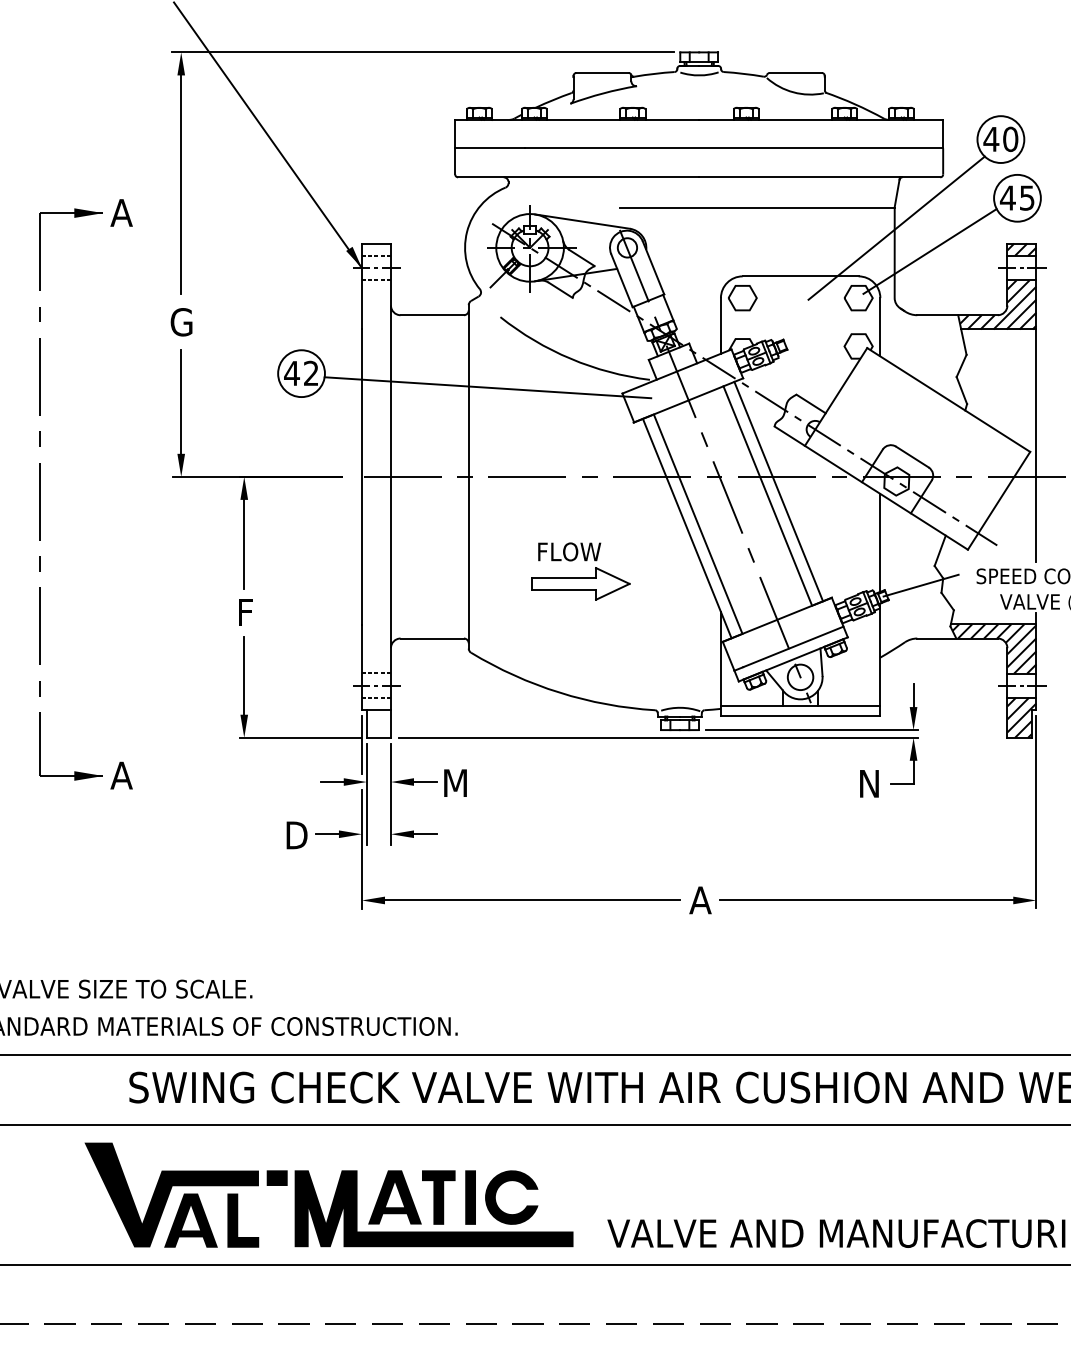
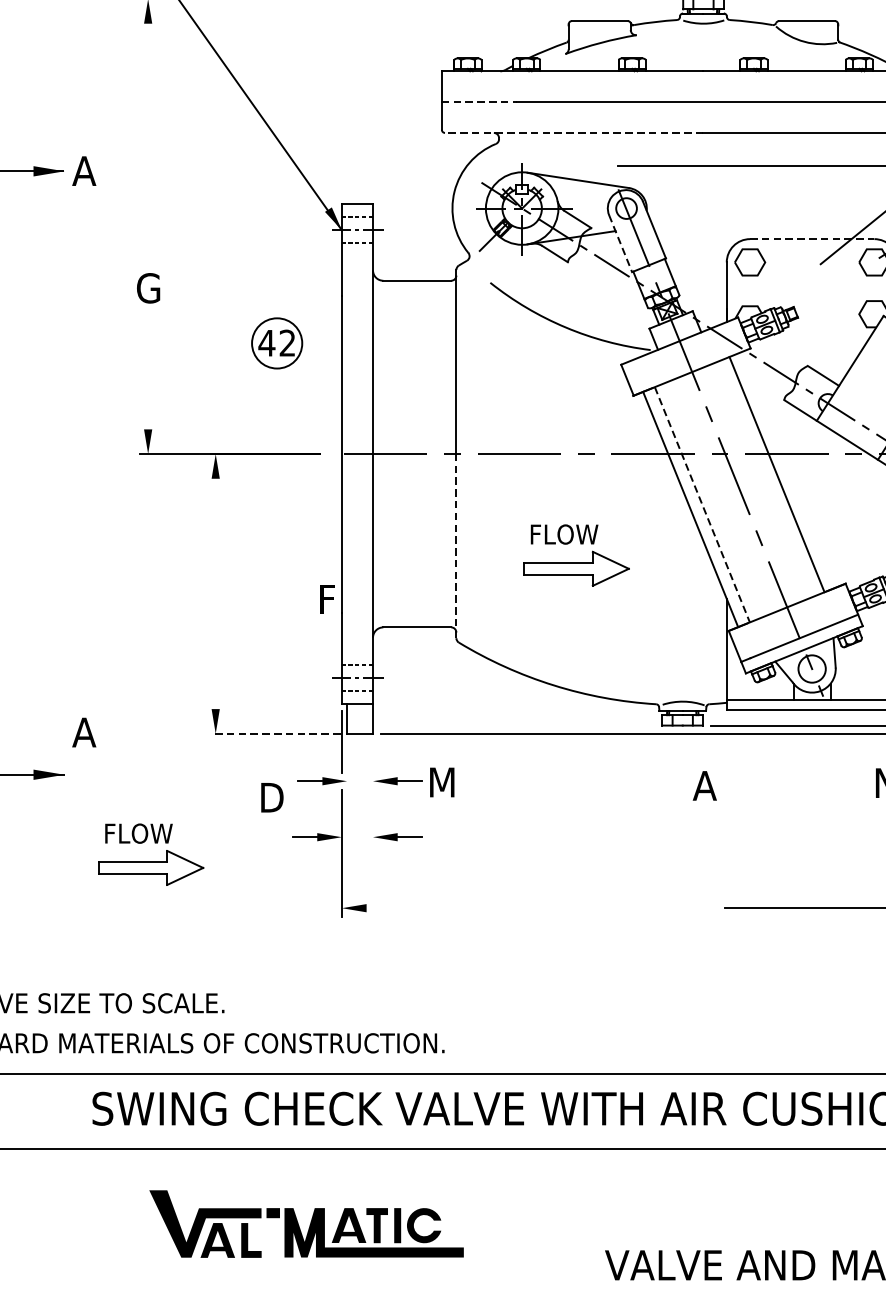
line: (490, 148) -> (479, 102), solid -> dashed
line: (578, 177) -> (574, 133), solid -> dashed
line: (181, 184) -> (148, 140), removed
line: (800, 276) -> (812, 239), solid -> dashed
line: (621, 280) -> (620, 243), solid -> dashed
line: (487, 387) -> (476, 358), removed
line: (181, 401) -> (148, 373), removed
line: (778, 491) -> (788, 469), removed
line: (698, 524) -> (702, 505), solid -> dashed
line: (244, 544) -> (215, 526), removed
line: (468, 562) -> (456, 545), solid -> dashed
text: (245, 612) -> (327, 599), moved
line: (244, 675) -> (215, 667), removed
line: (300, 737) -> (276, 733), solid -> dashed
text: (121, 775) -> (84, 732), moved
line: (366, 794) -> (346, 794), removed
line: (390, 794) -> (372, 794), removed
text: (296, 835) -> (271, 797), moved
part: (183, 850) -> (150, 854), added
line: (532, 900) -> (524, 908), removed
text: (700, 900) -> (704, 786), moved
part: (328, 1194) -> (306, 1223), size x0.6

